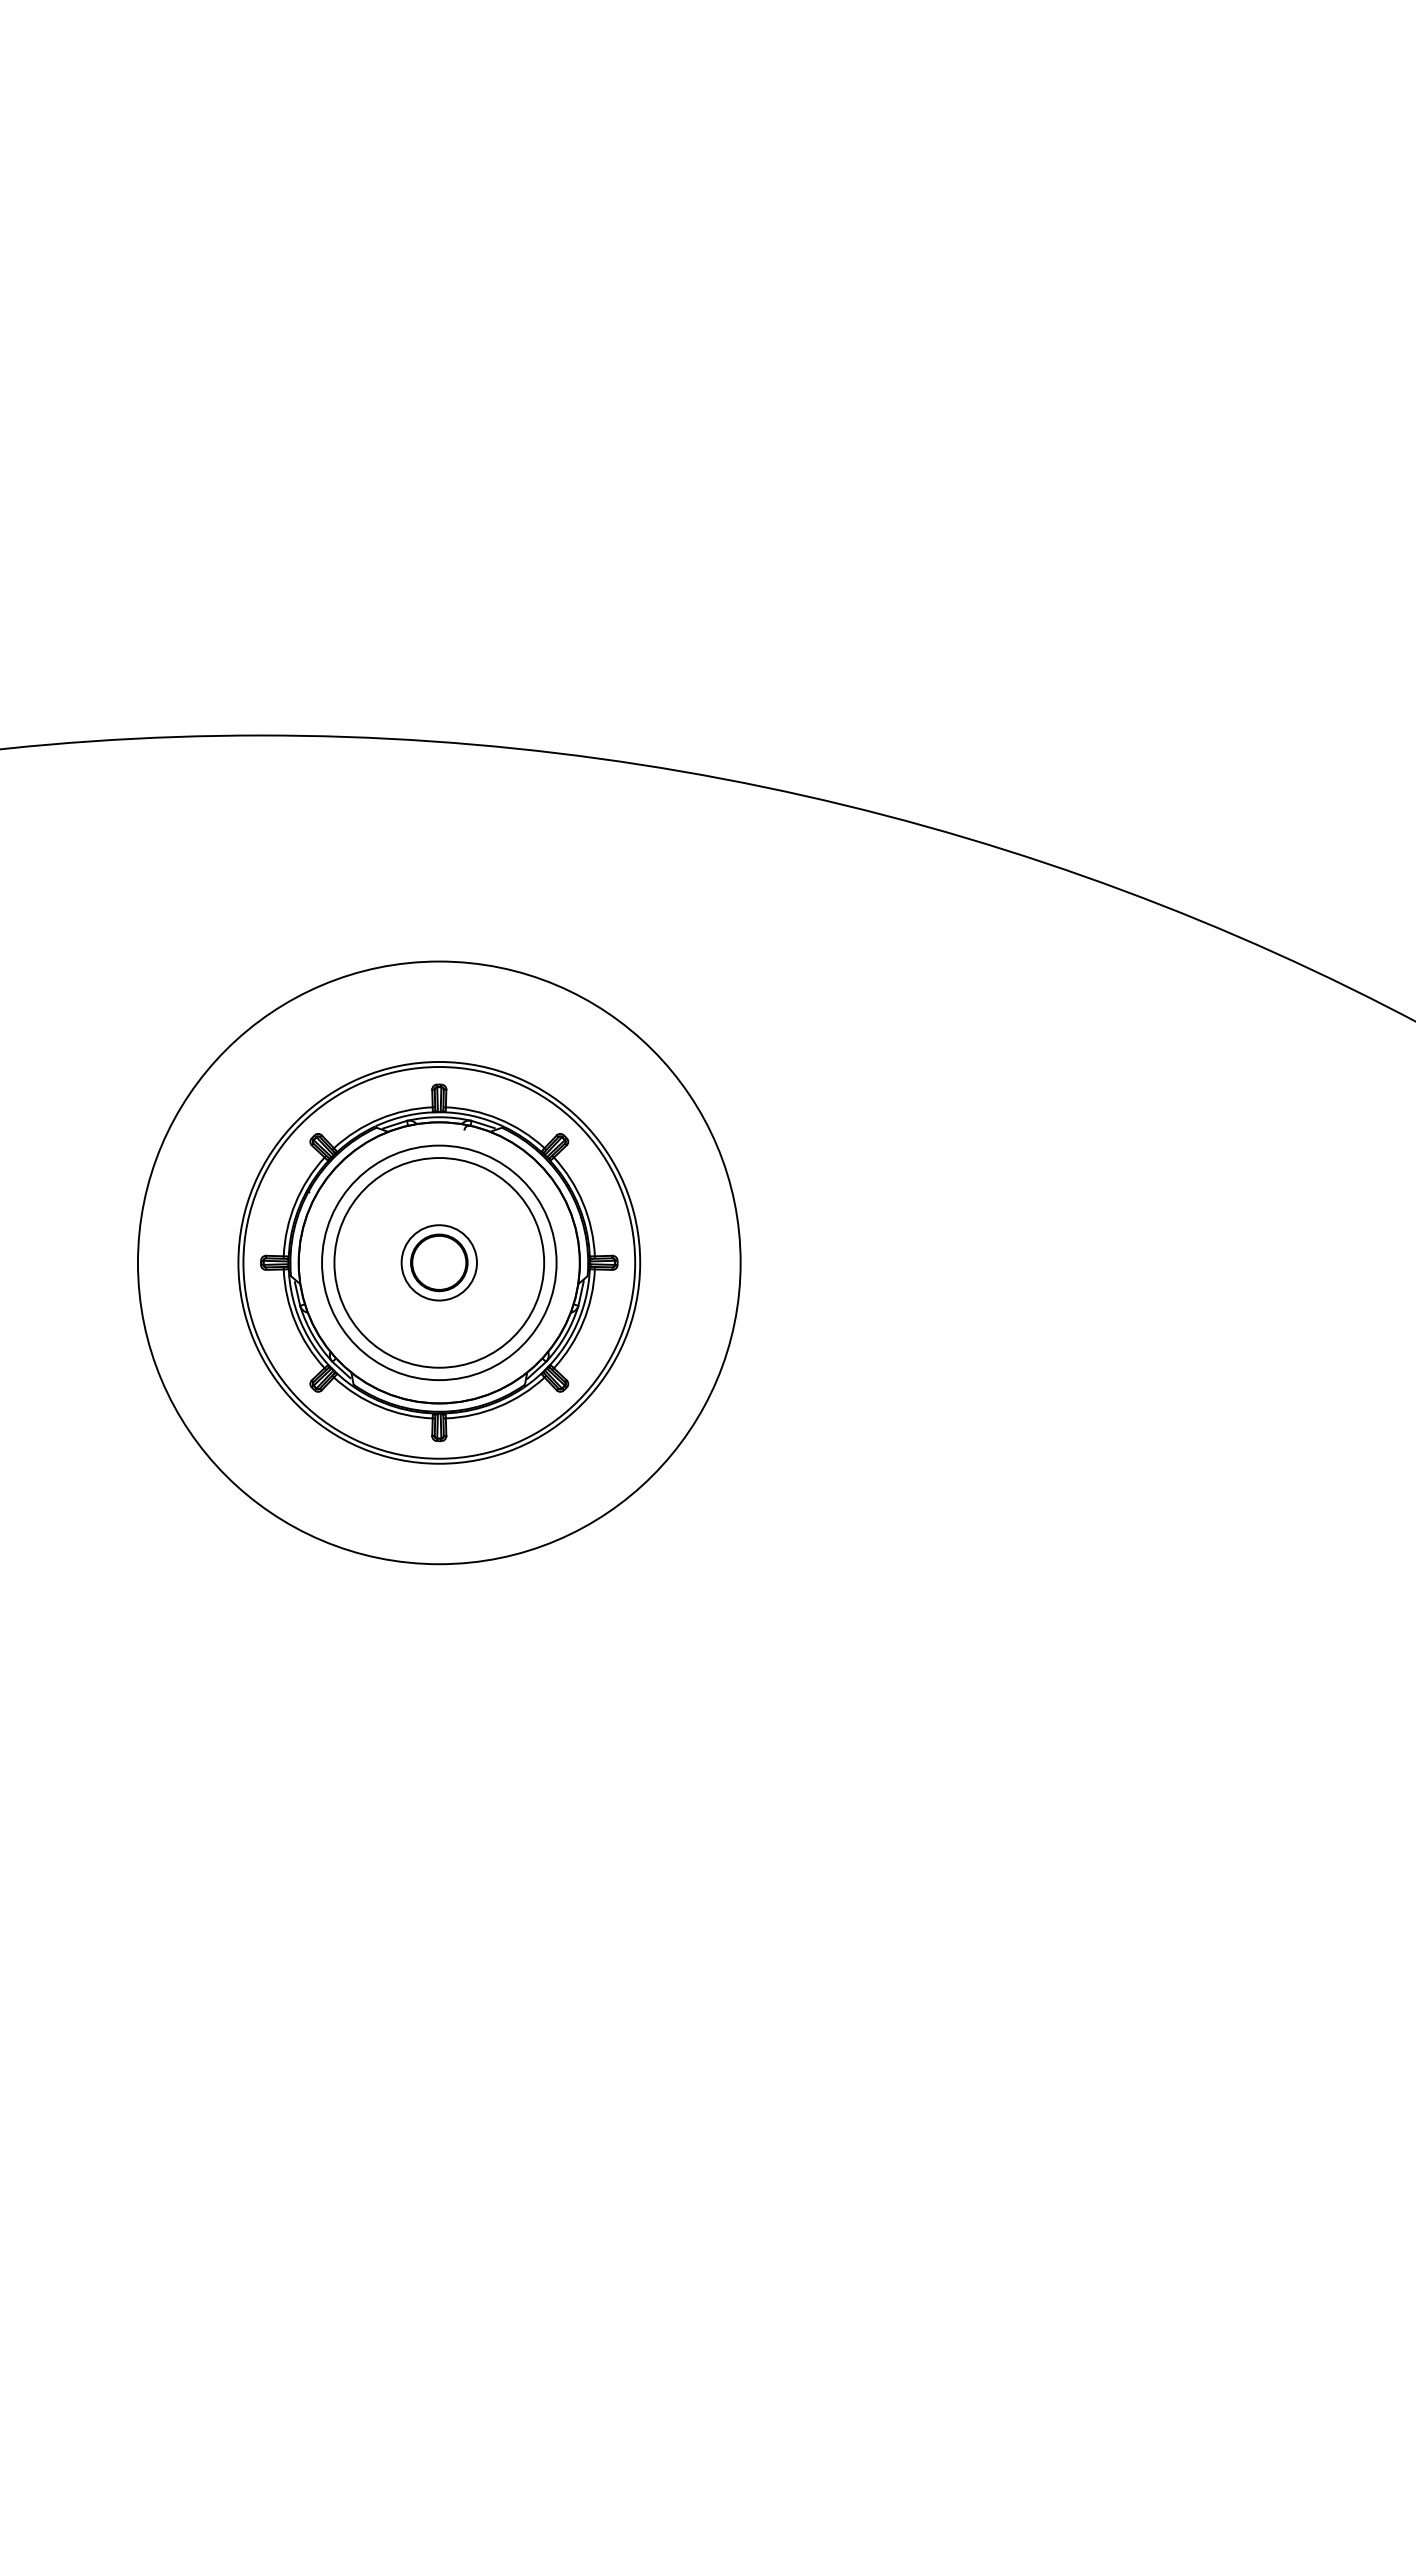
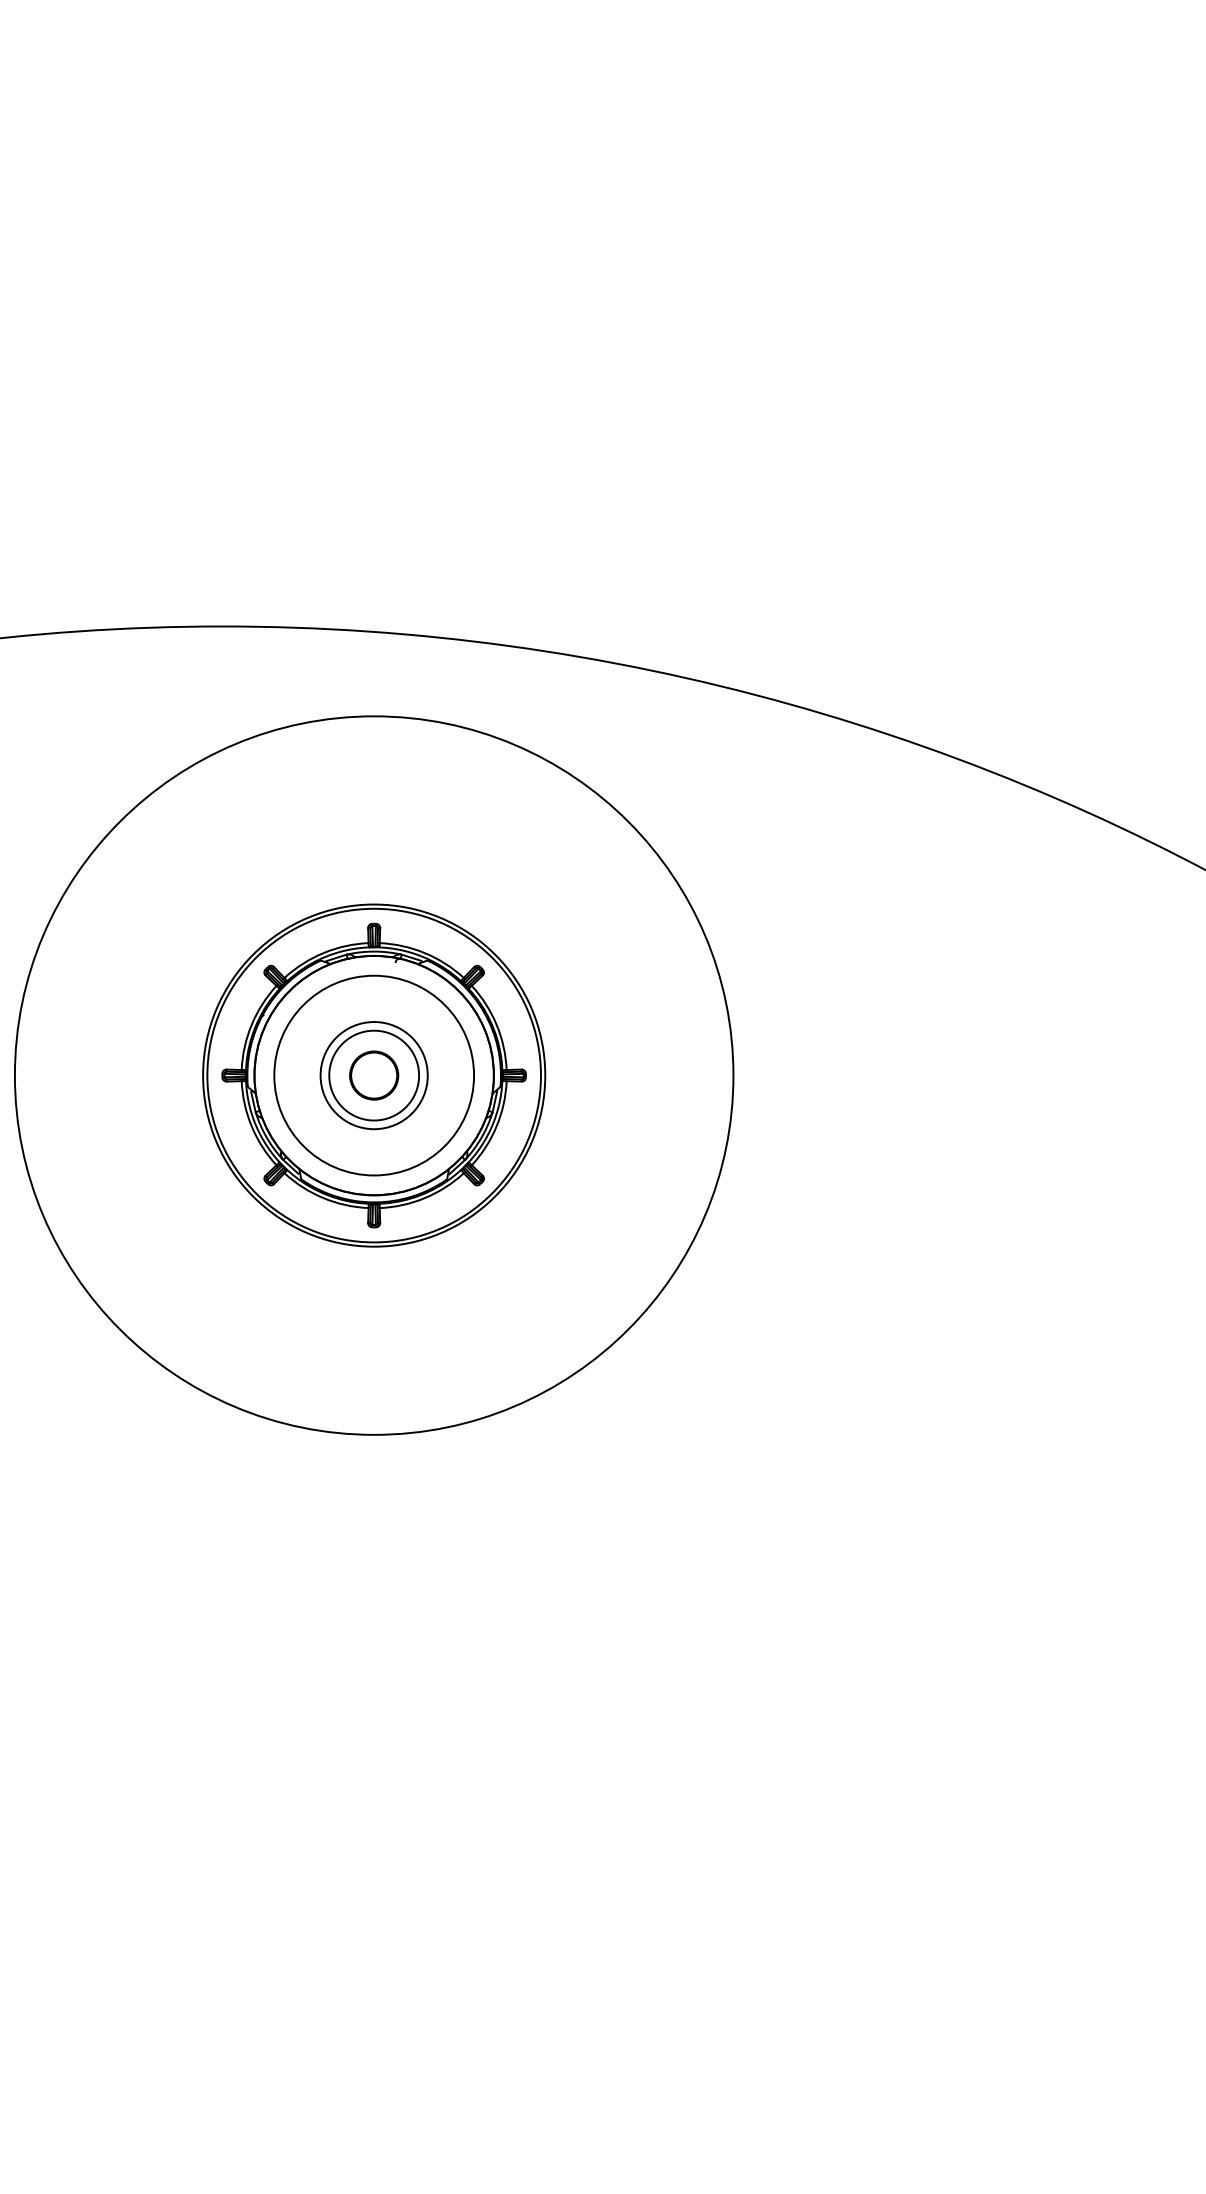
circle: (438, 1262) -> (373, 1075), size x1.4
circle: (438, 1262) -> (373, 1075), size x1.4
circle: (439, 1262) -> (374, 1075), size x0.6

